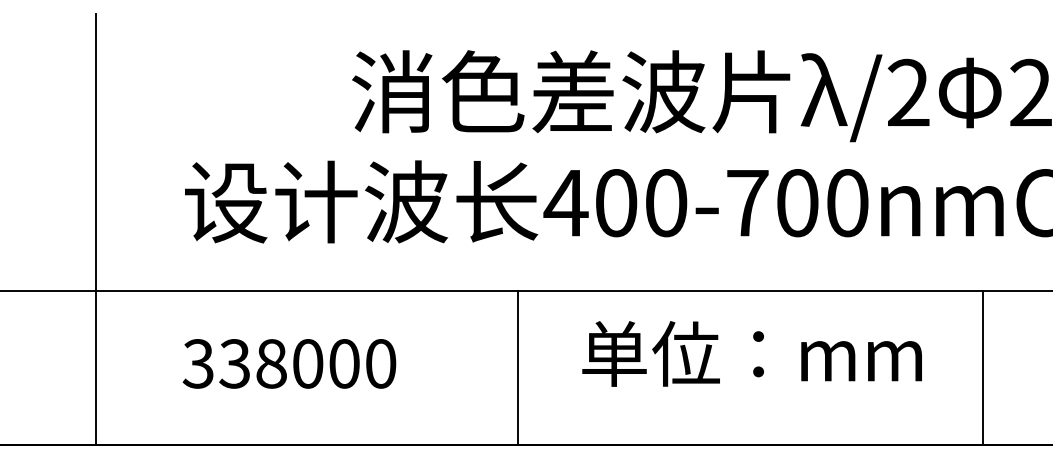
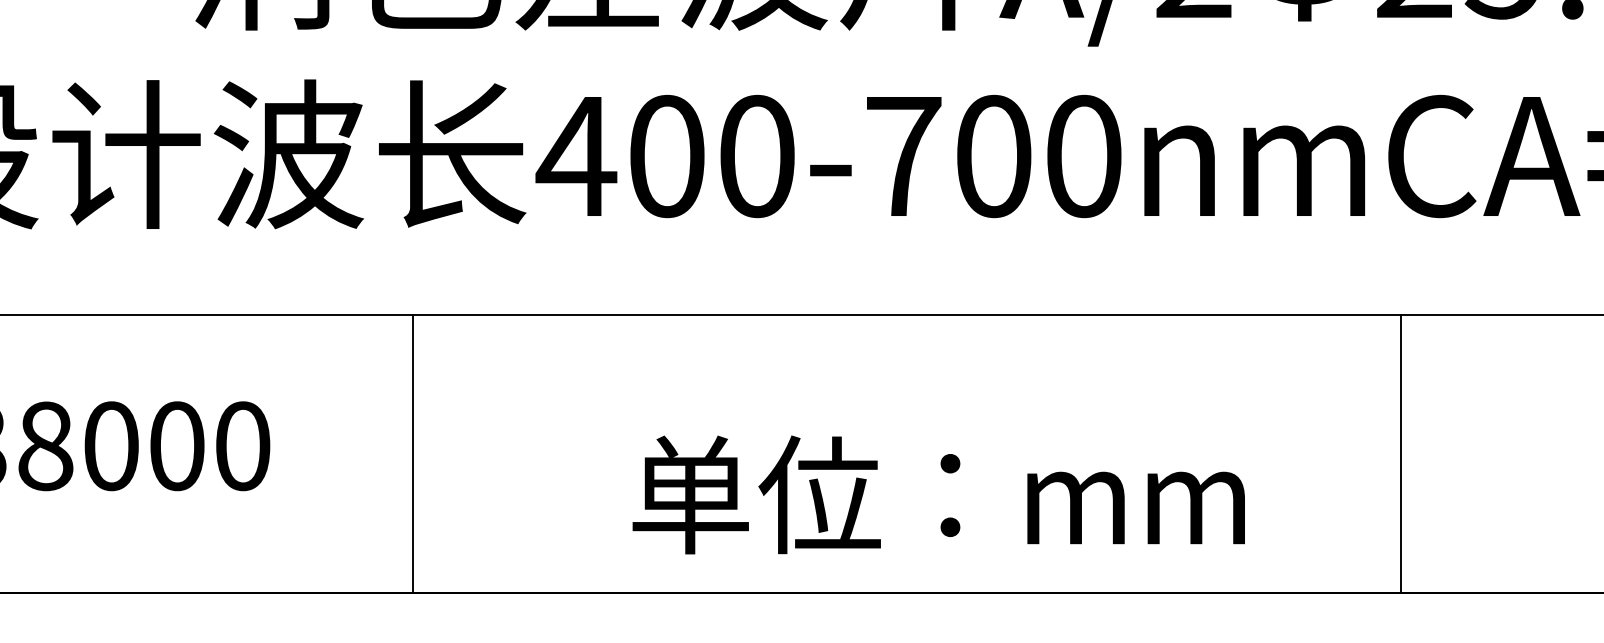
text: (751, 353) -> (937, 494), moved
line: (517, 367) -> (413, 452), moved
line: (983, 367) -> (1400, 452), moved

